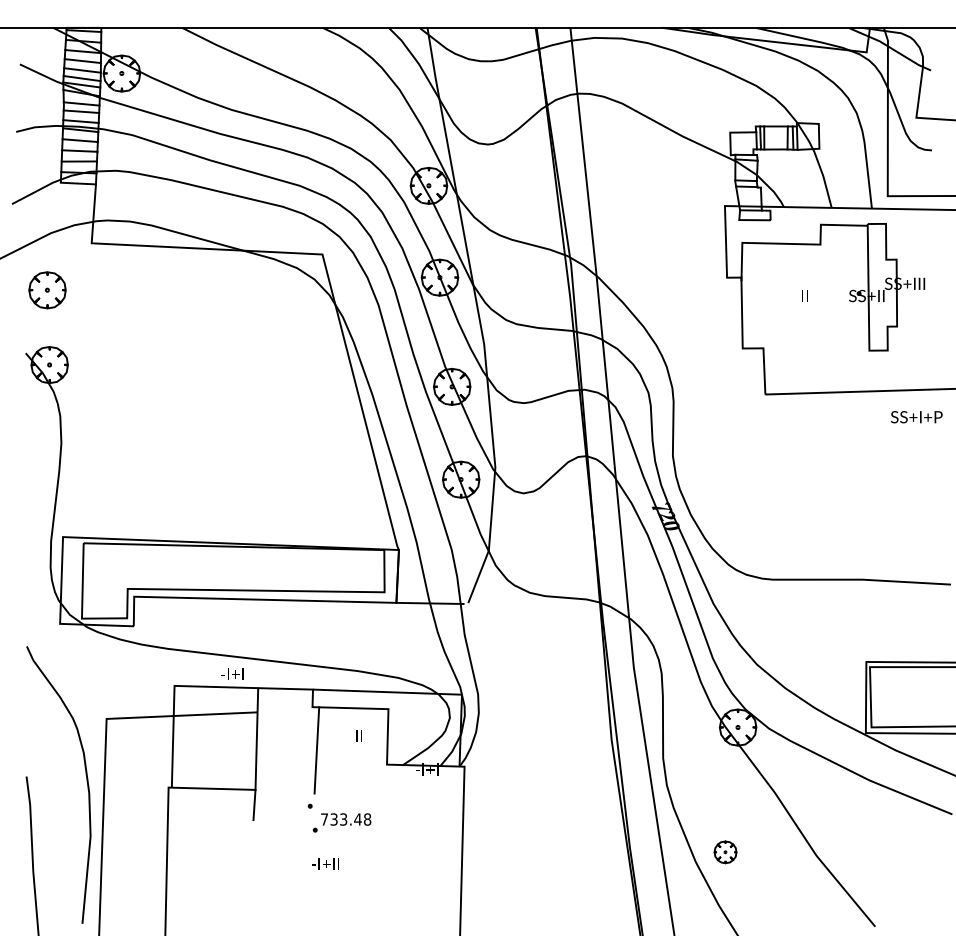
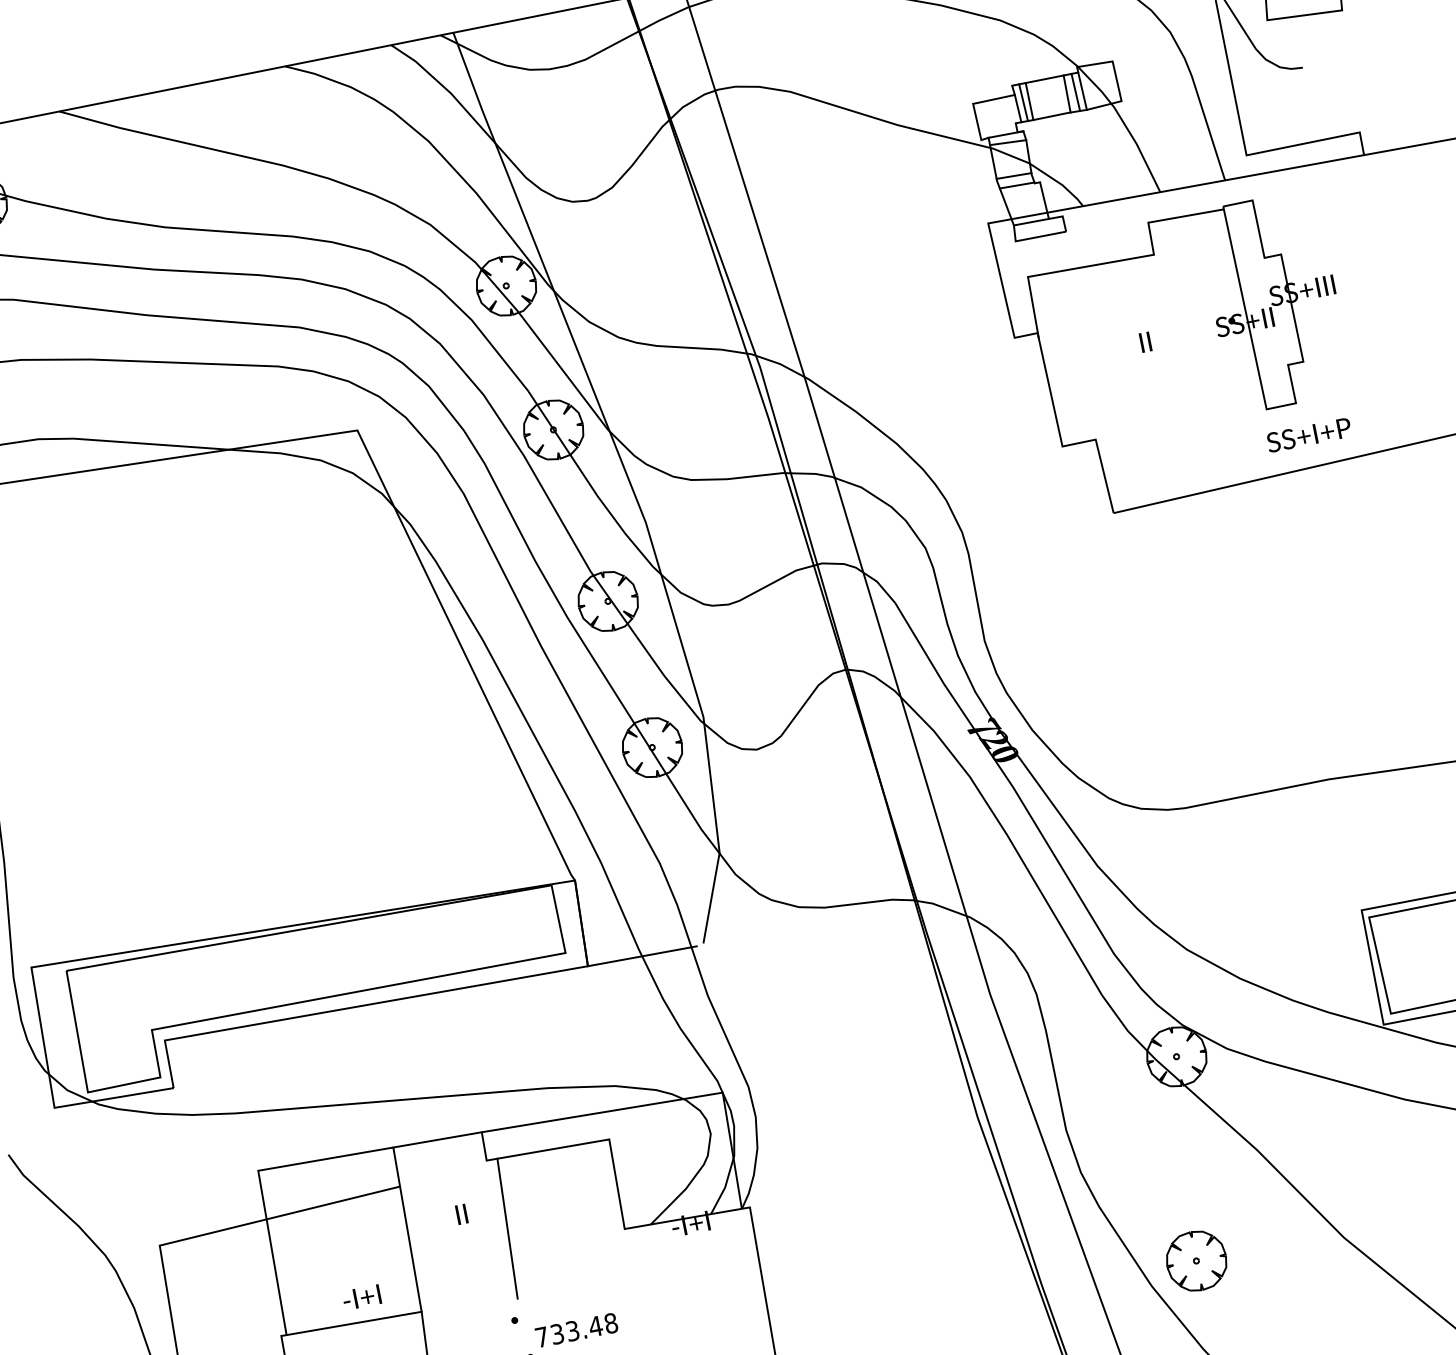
text: (916, 417) -> (1308, 435), moved
text: (232, 673) -> (361, 1296), moved
text: (358, 735) -> (460, 1213), moved
part: (725, 852) -> (1196, 1261), size x1.67

